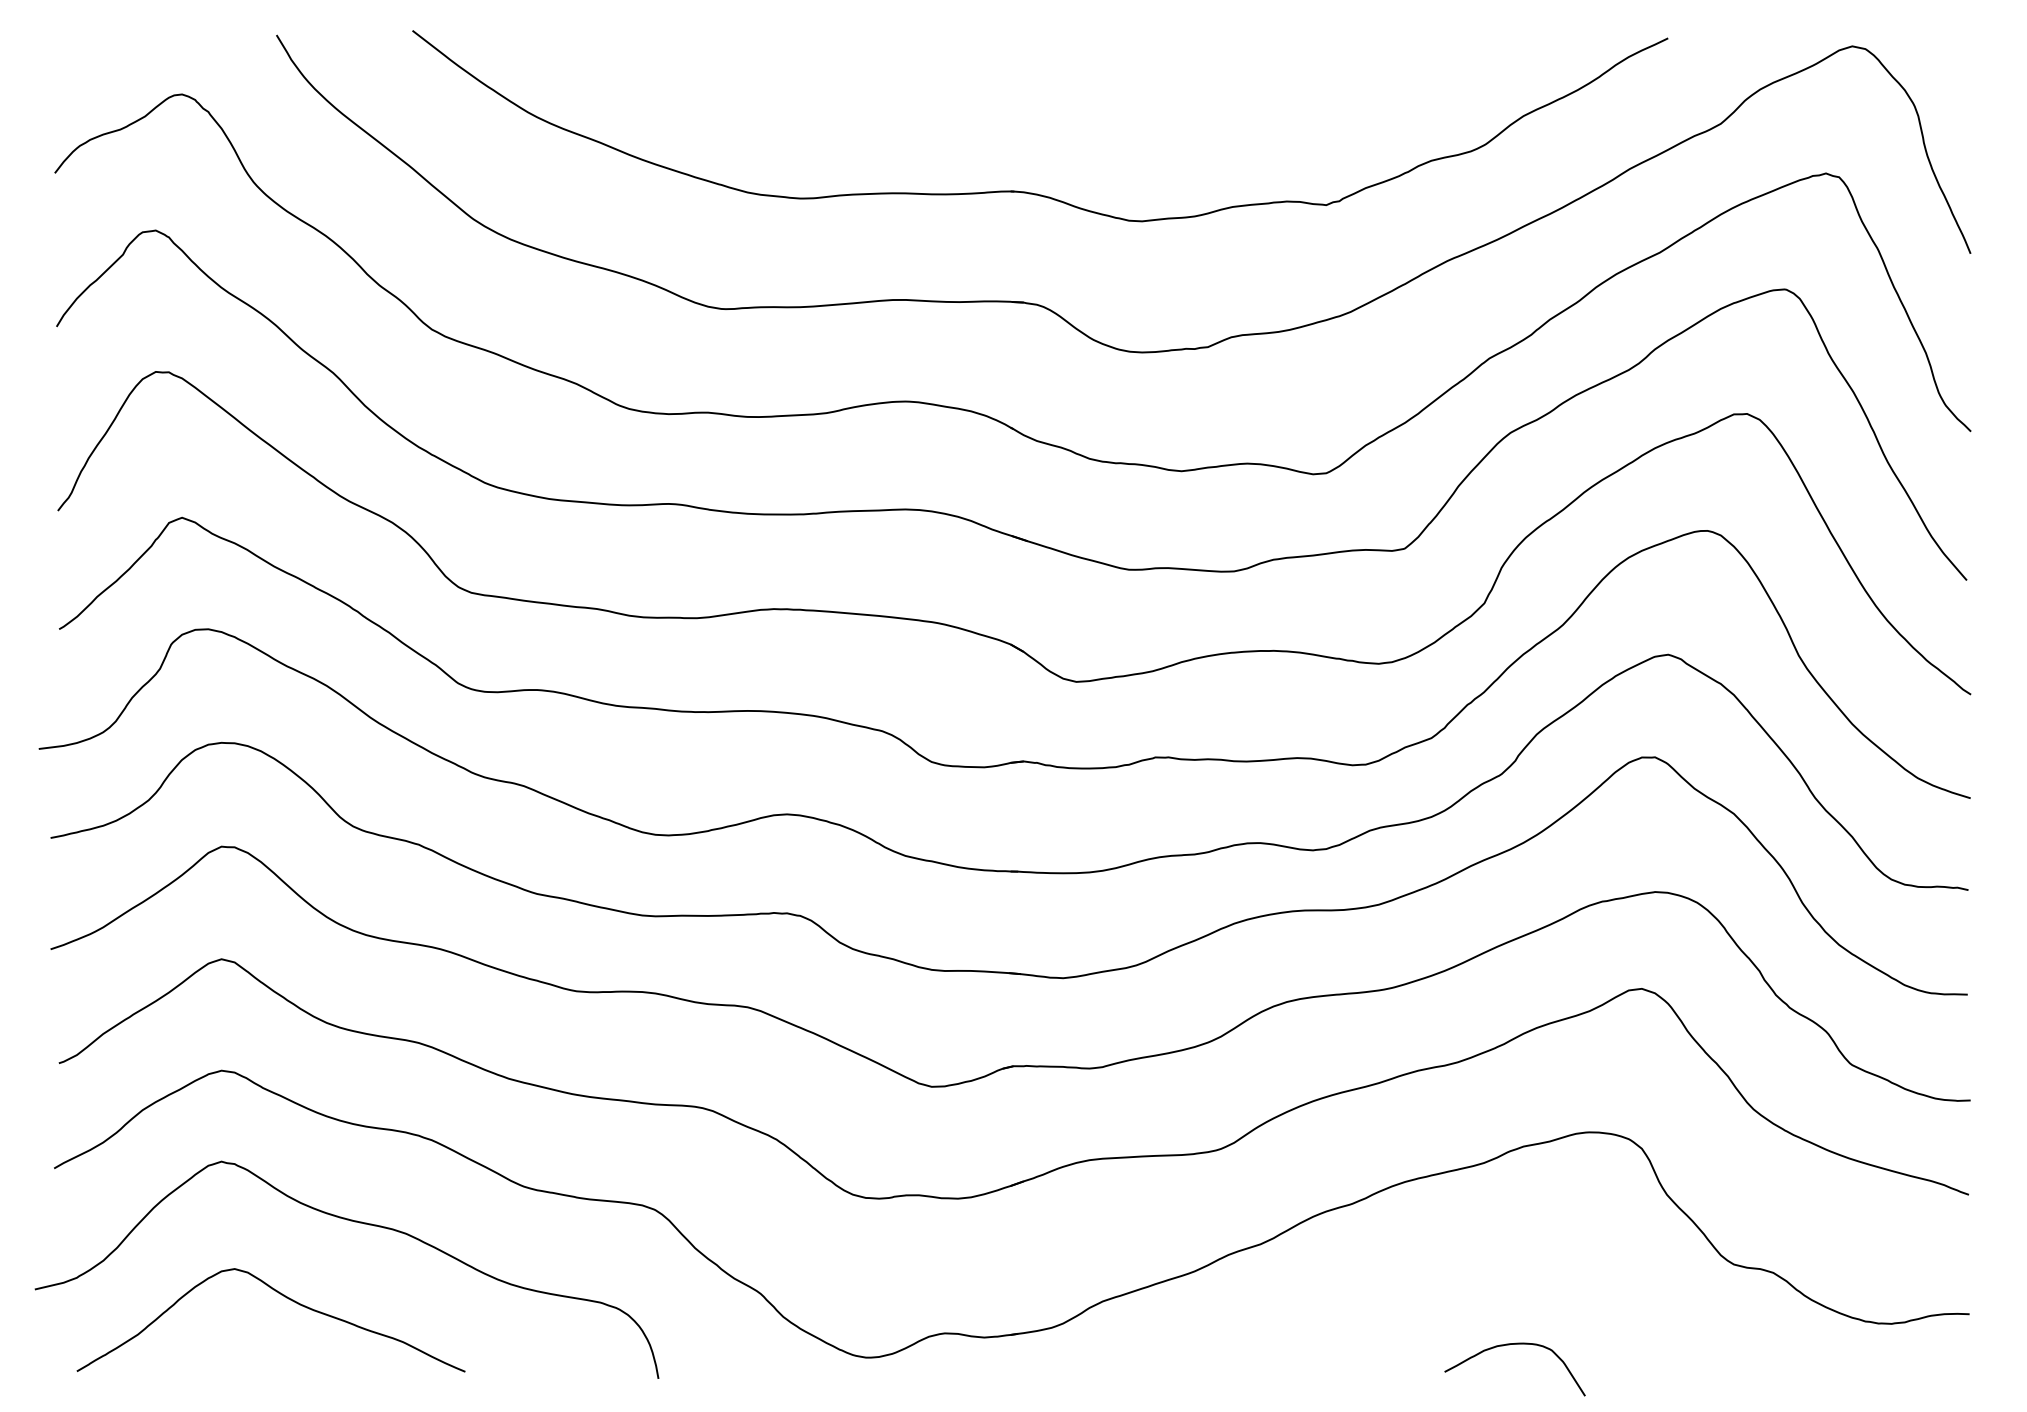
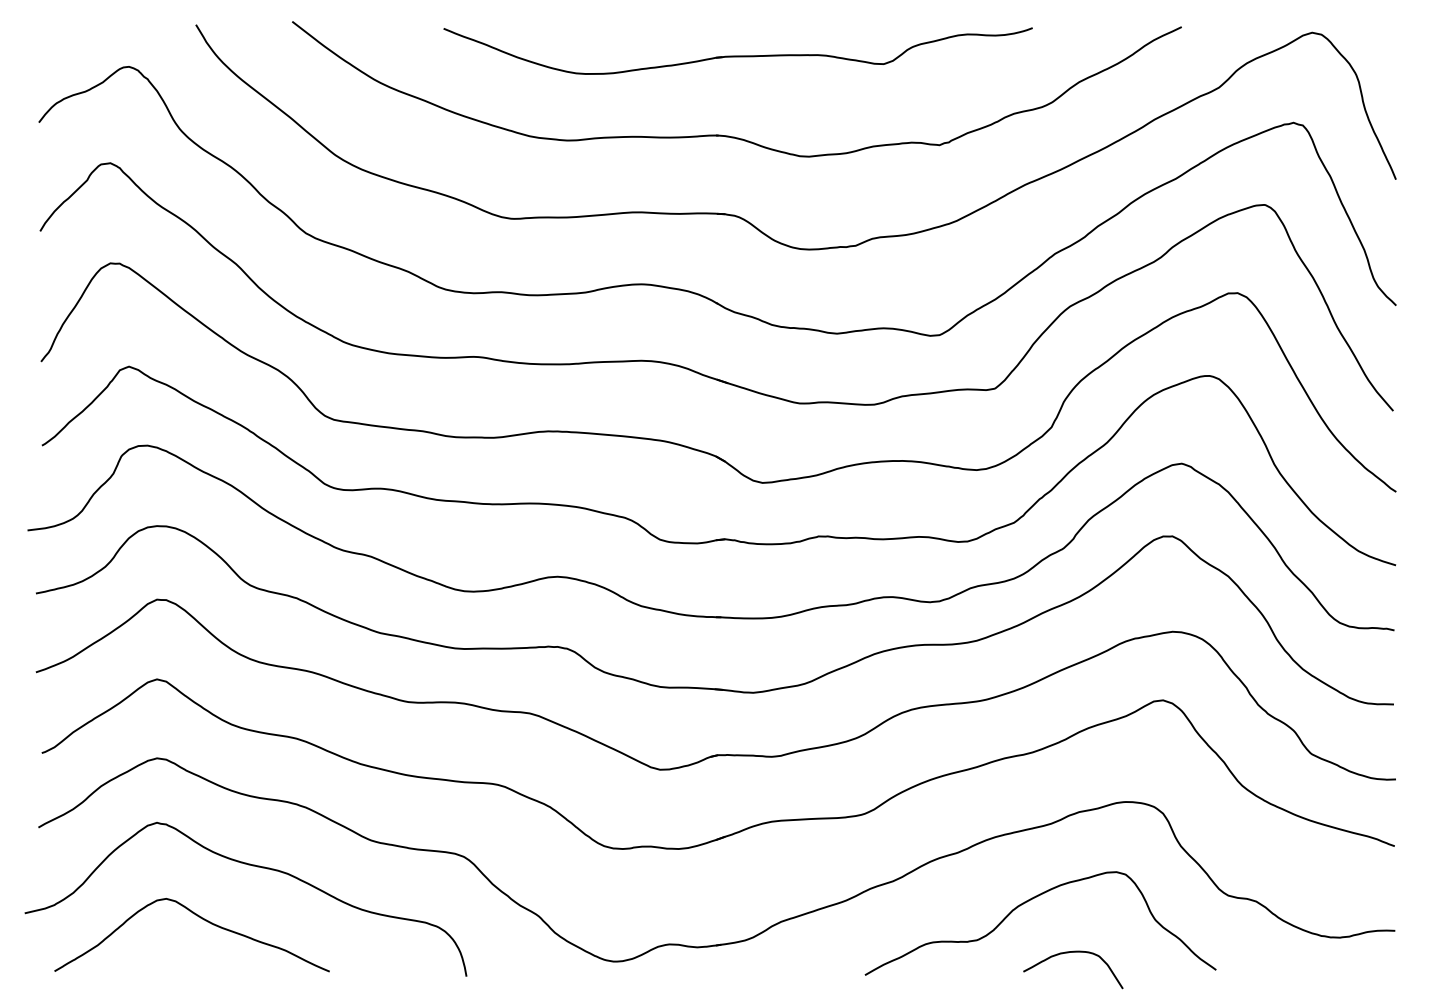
part: (1041, 71) -> (737, 50), added
curve: (1453, 1272) -> (1029, 901), added

